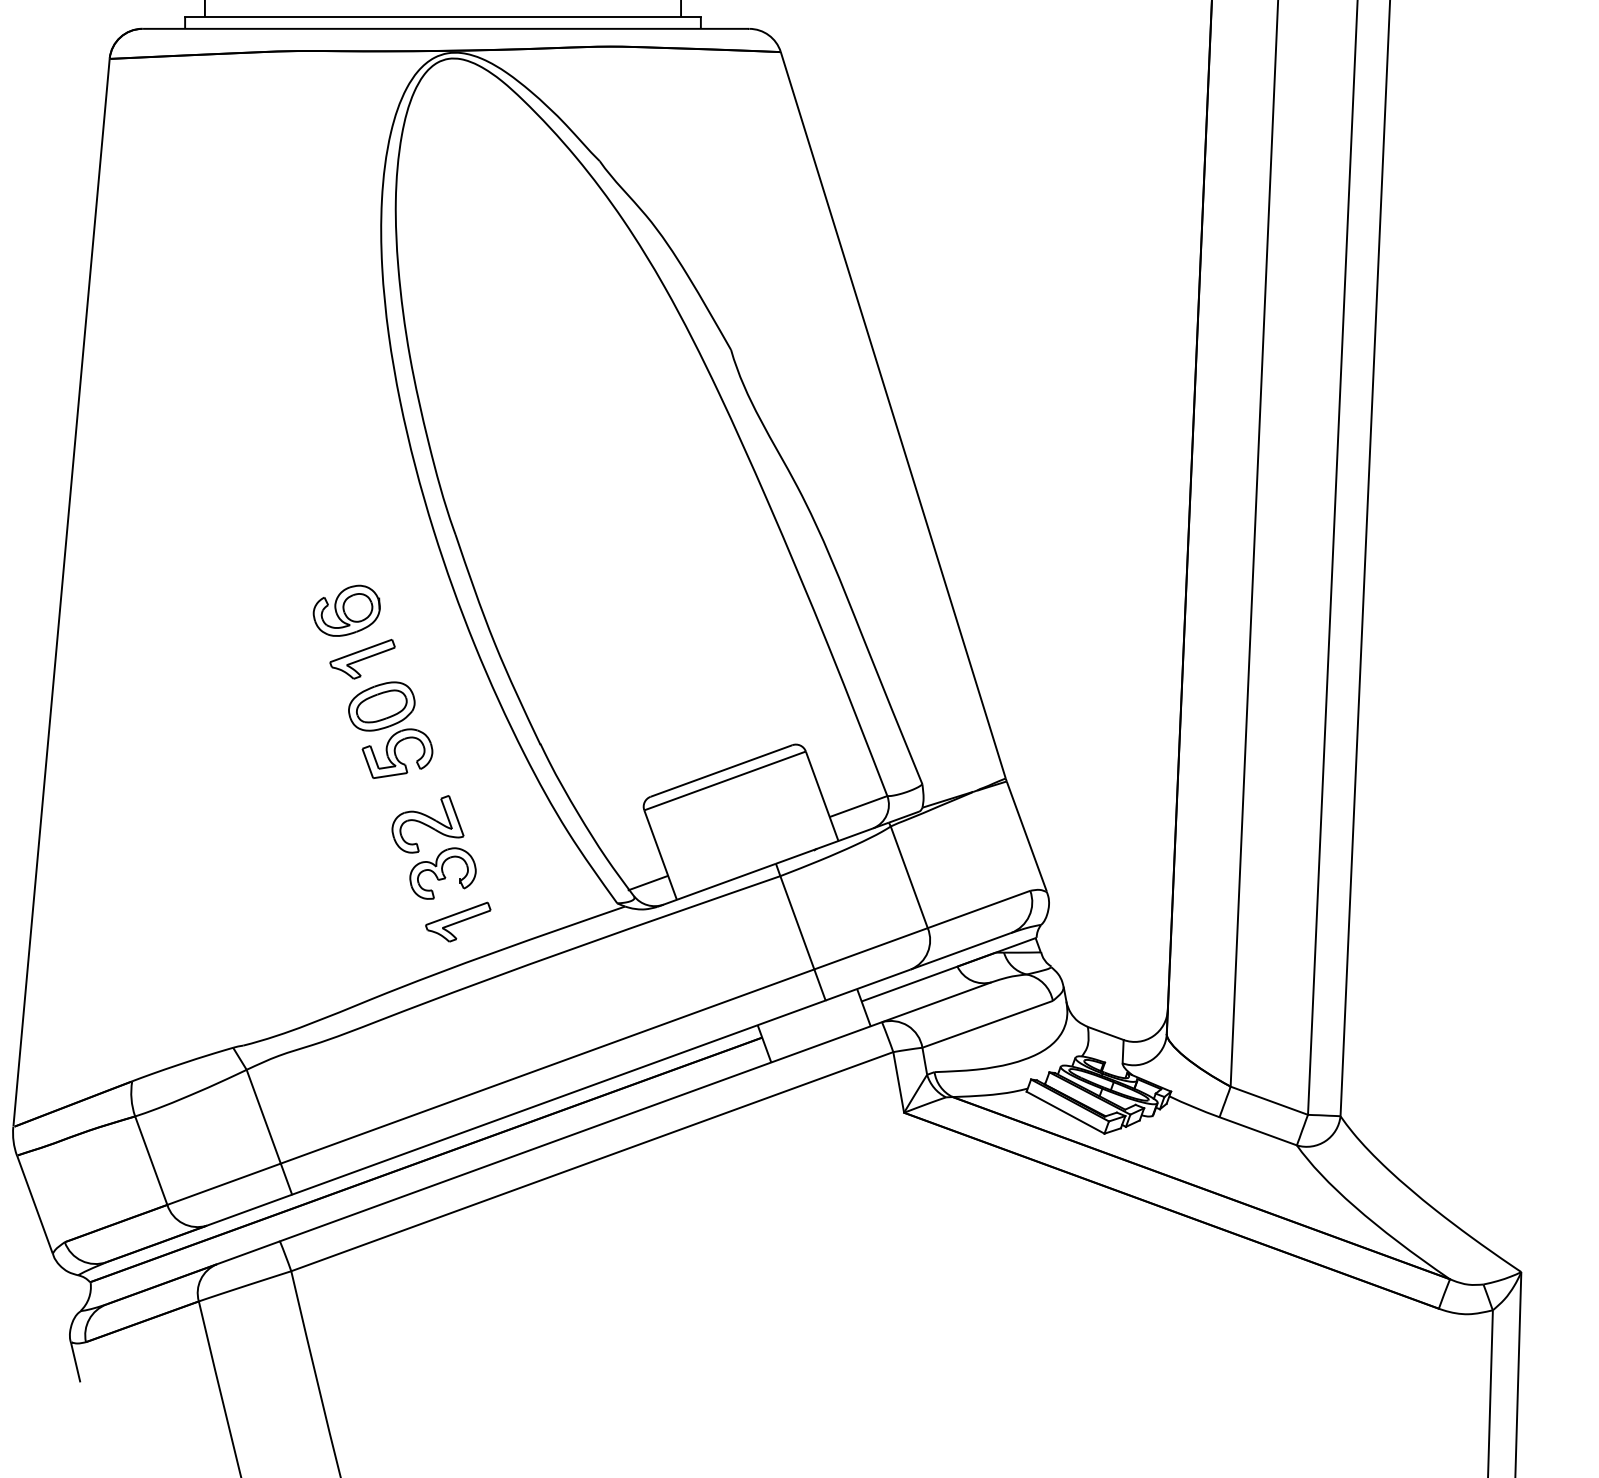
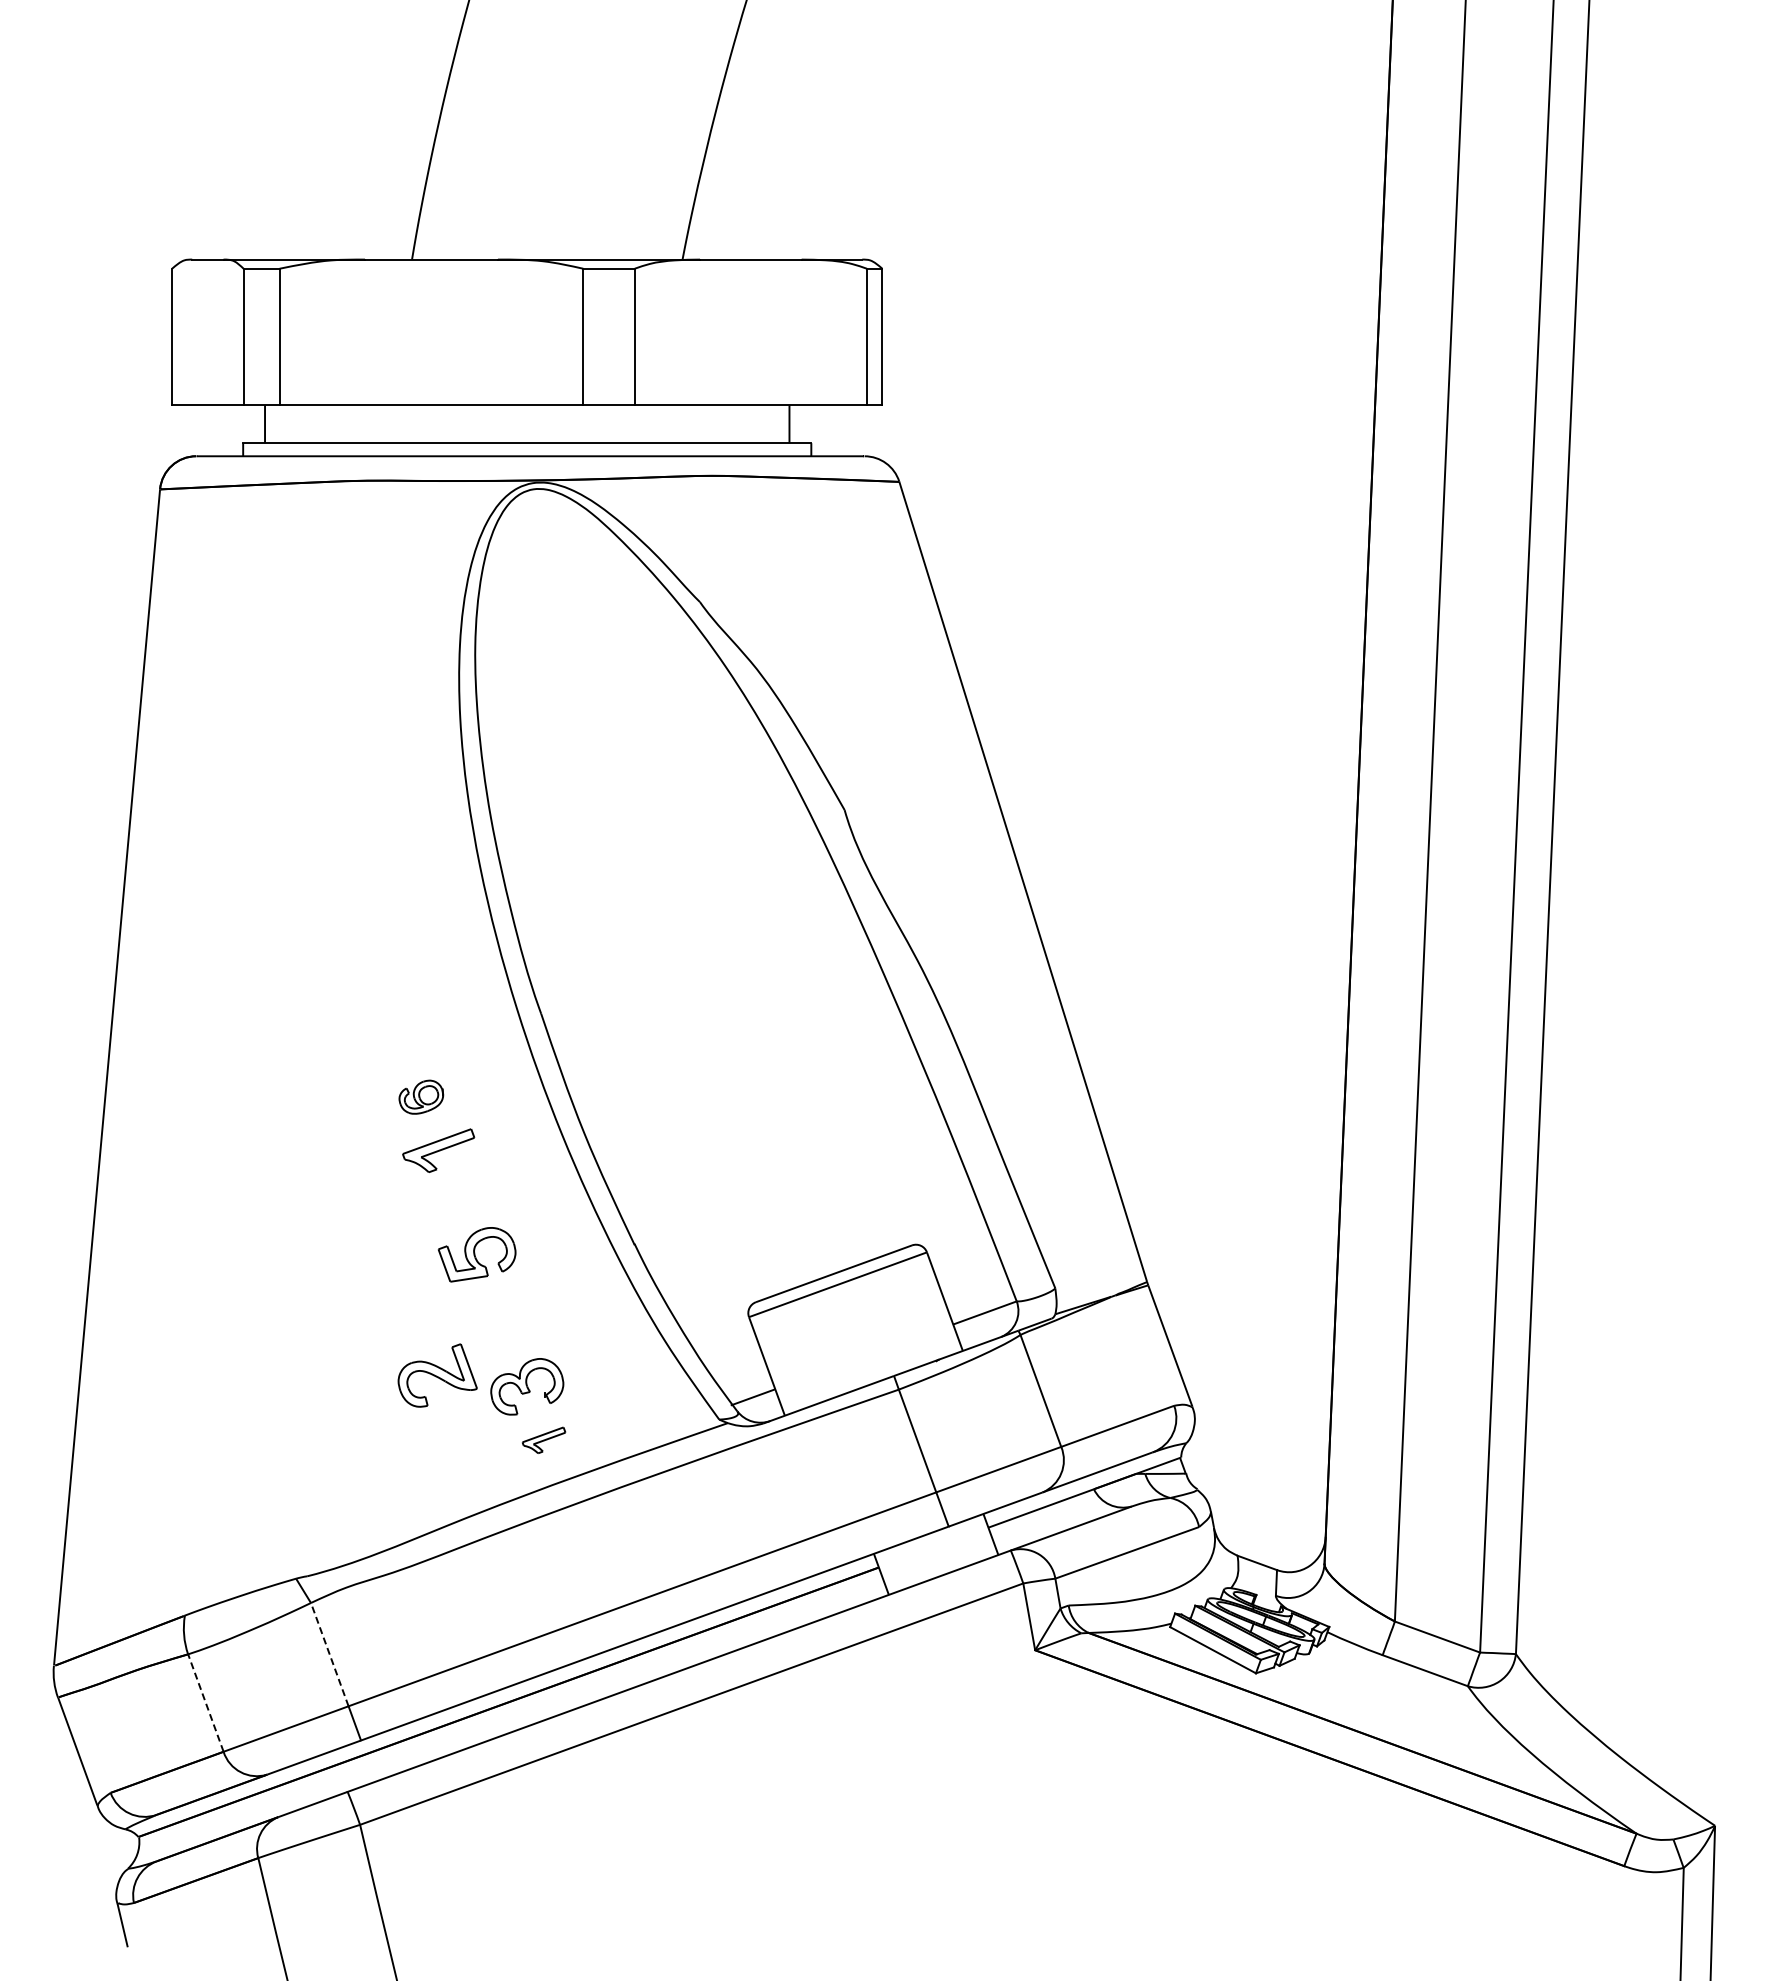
part: (347, 610) -> (421, 1096), size x0.6
part: (381, 706) -> (459, 1202), removed
part: (427, 824) -> (437, 1375), moved
part: (457, 922) -> (543, 1440), size x0.6
line: (263, 1116) -> (329, 1654), solid -> dashed
line: (150, 1161) -> (205, 1703), solid -> dashed

